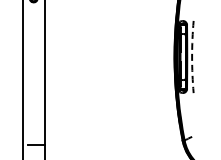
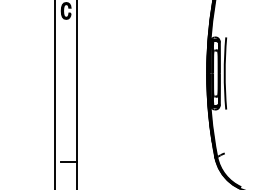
arc: (191, 57) -> (224, 73), dashed -> solid

